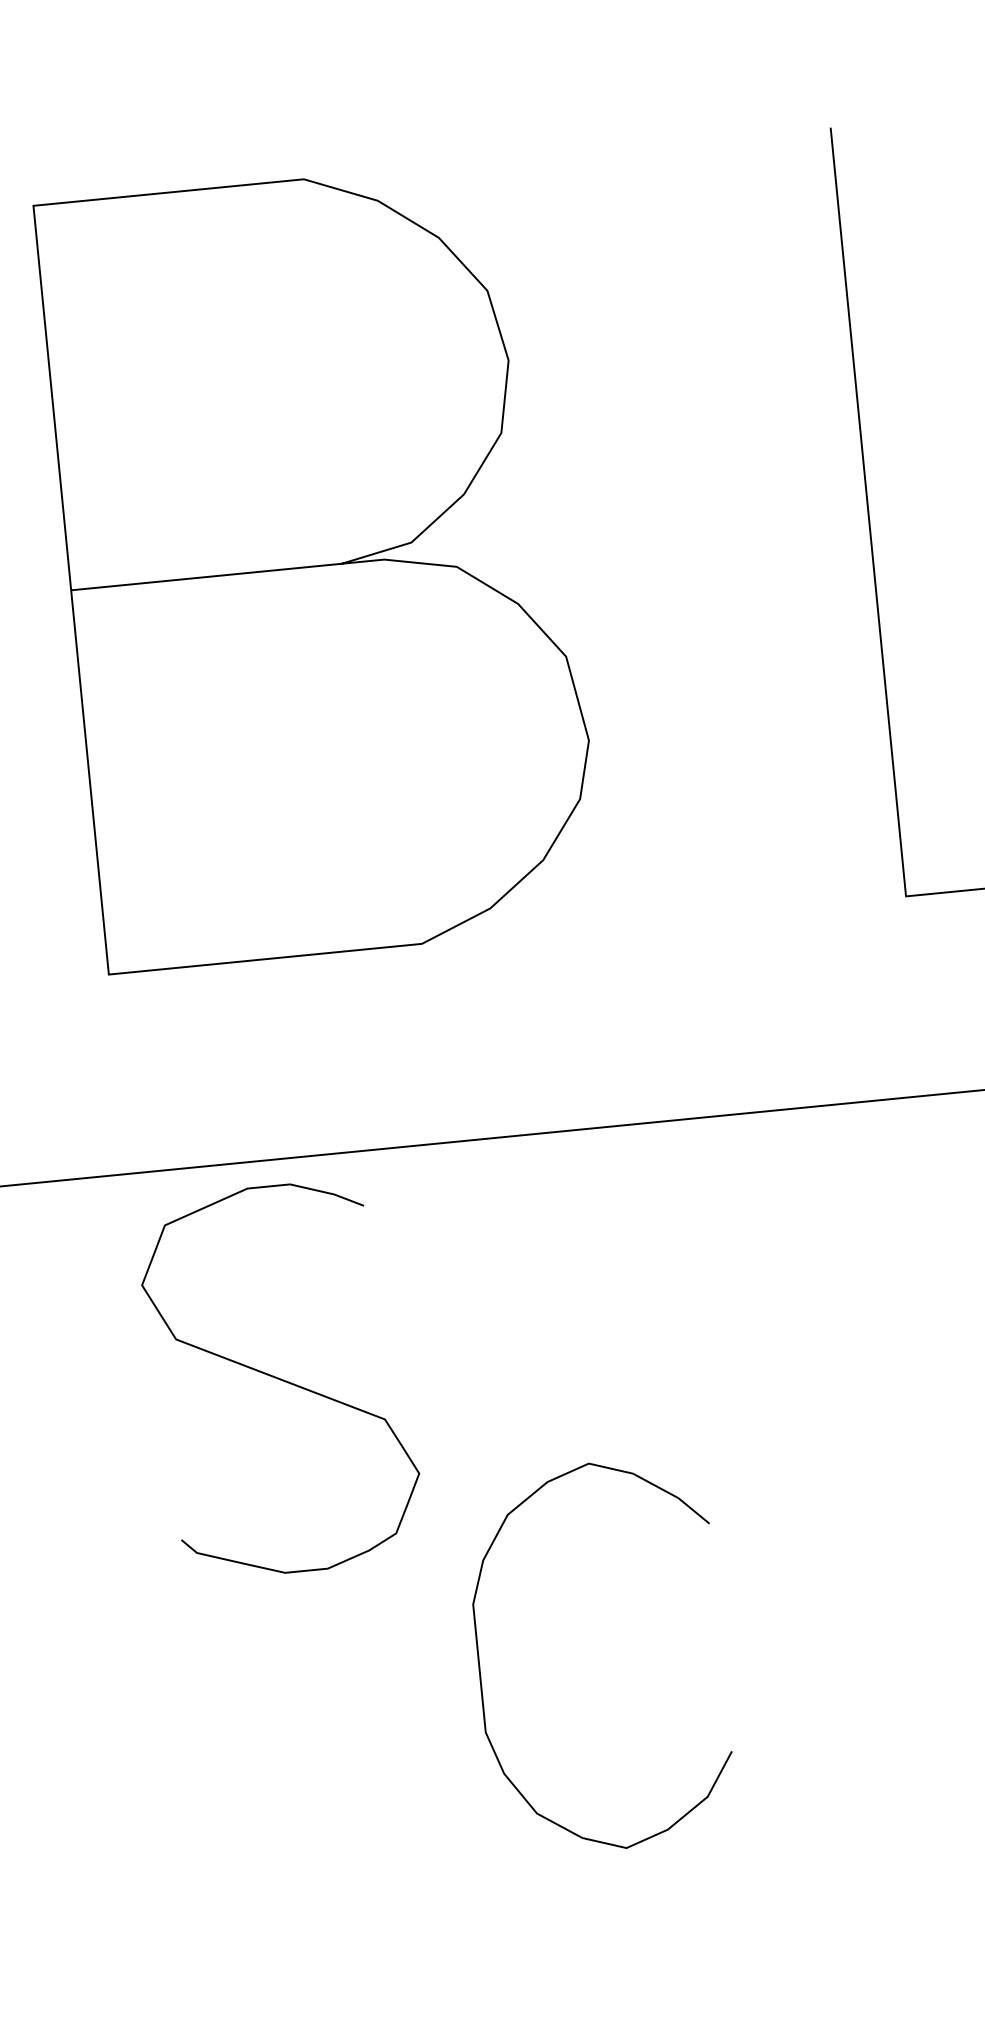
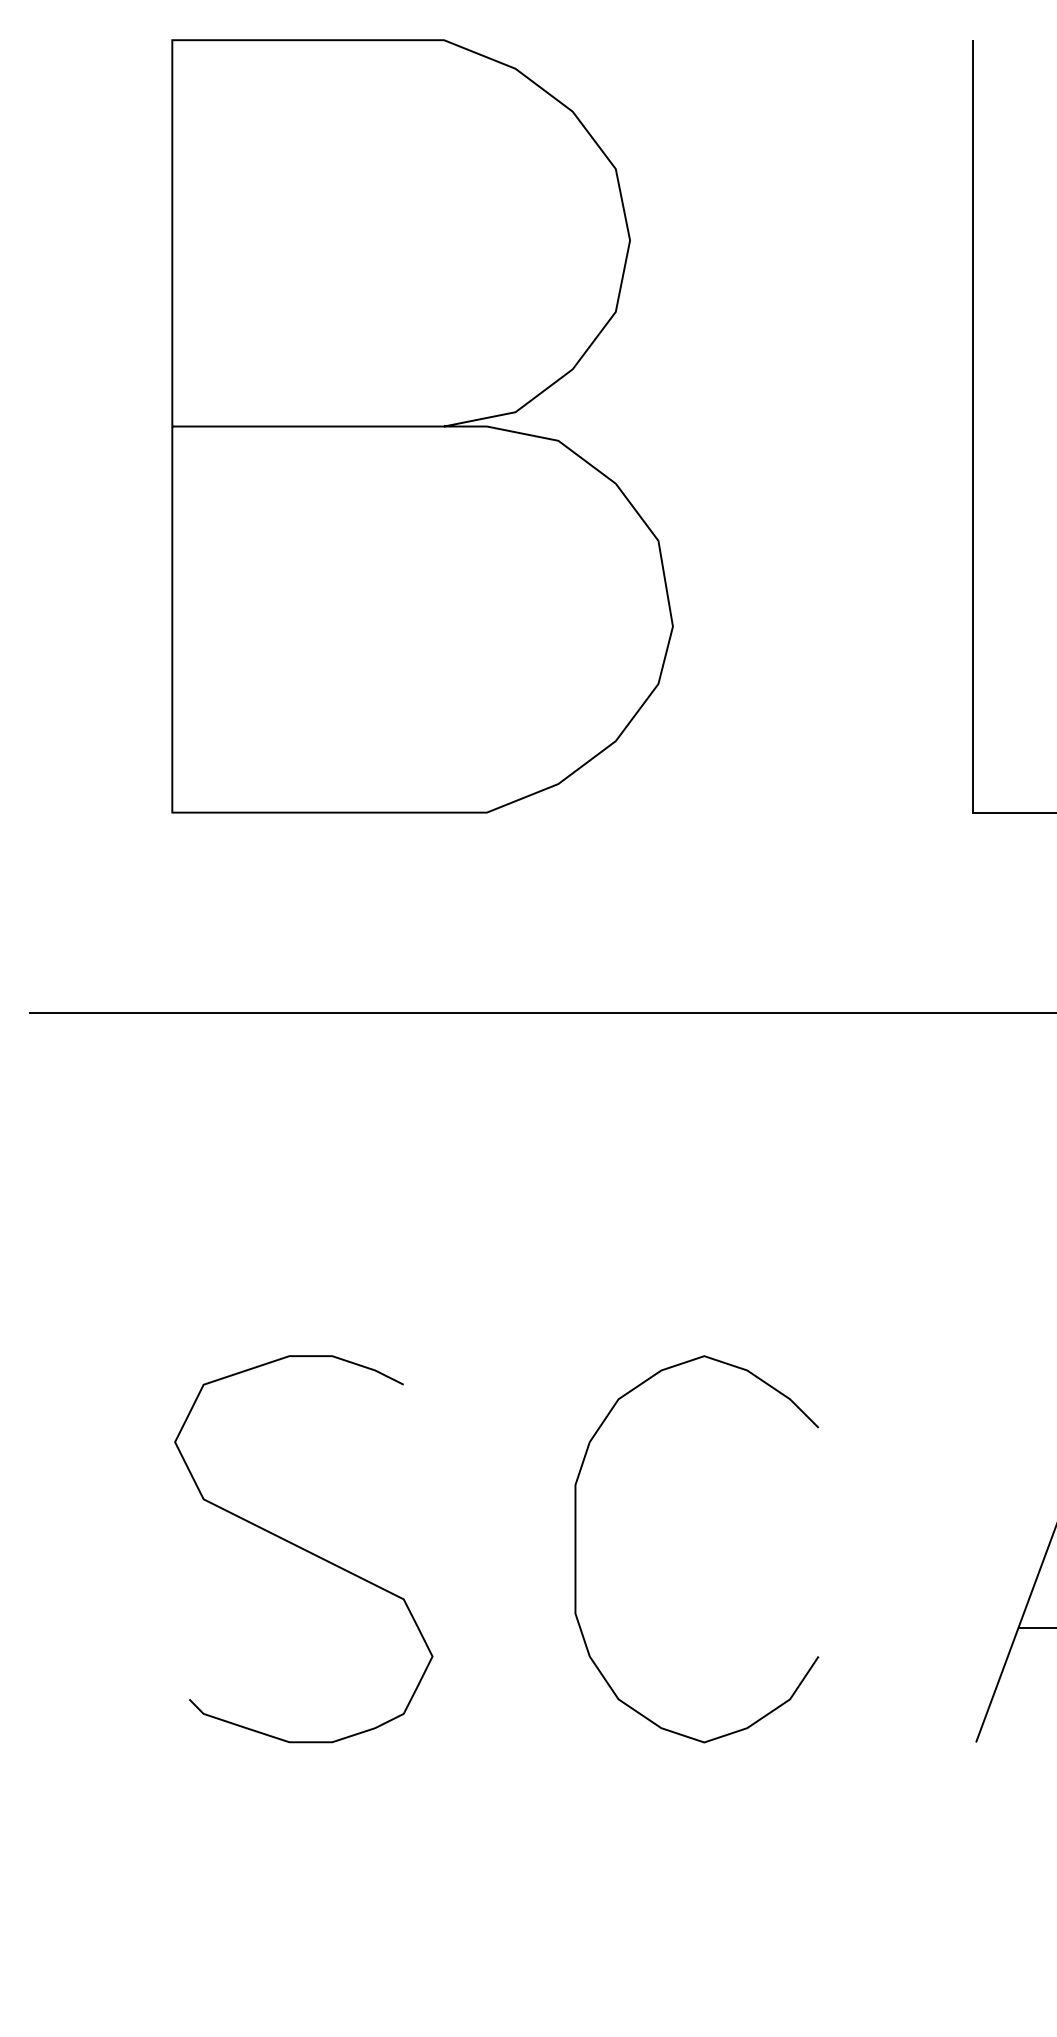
curve: (280, 1379) -> (303, 1549), moved
curve: (480, 1668) -> (576, 1549), moved

